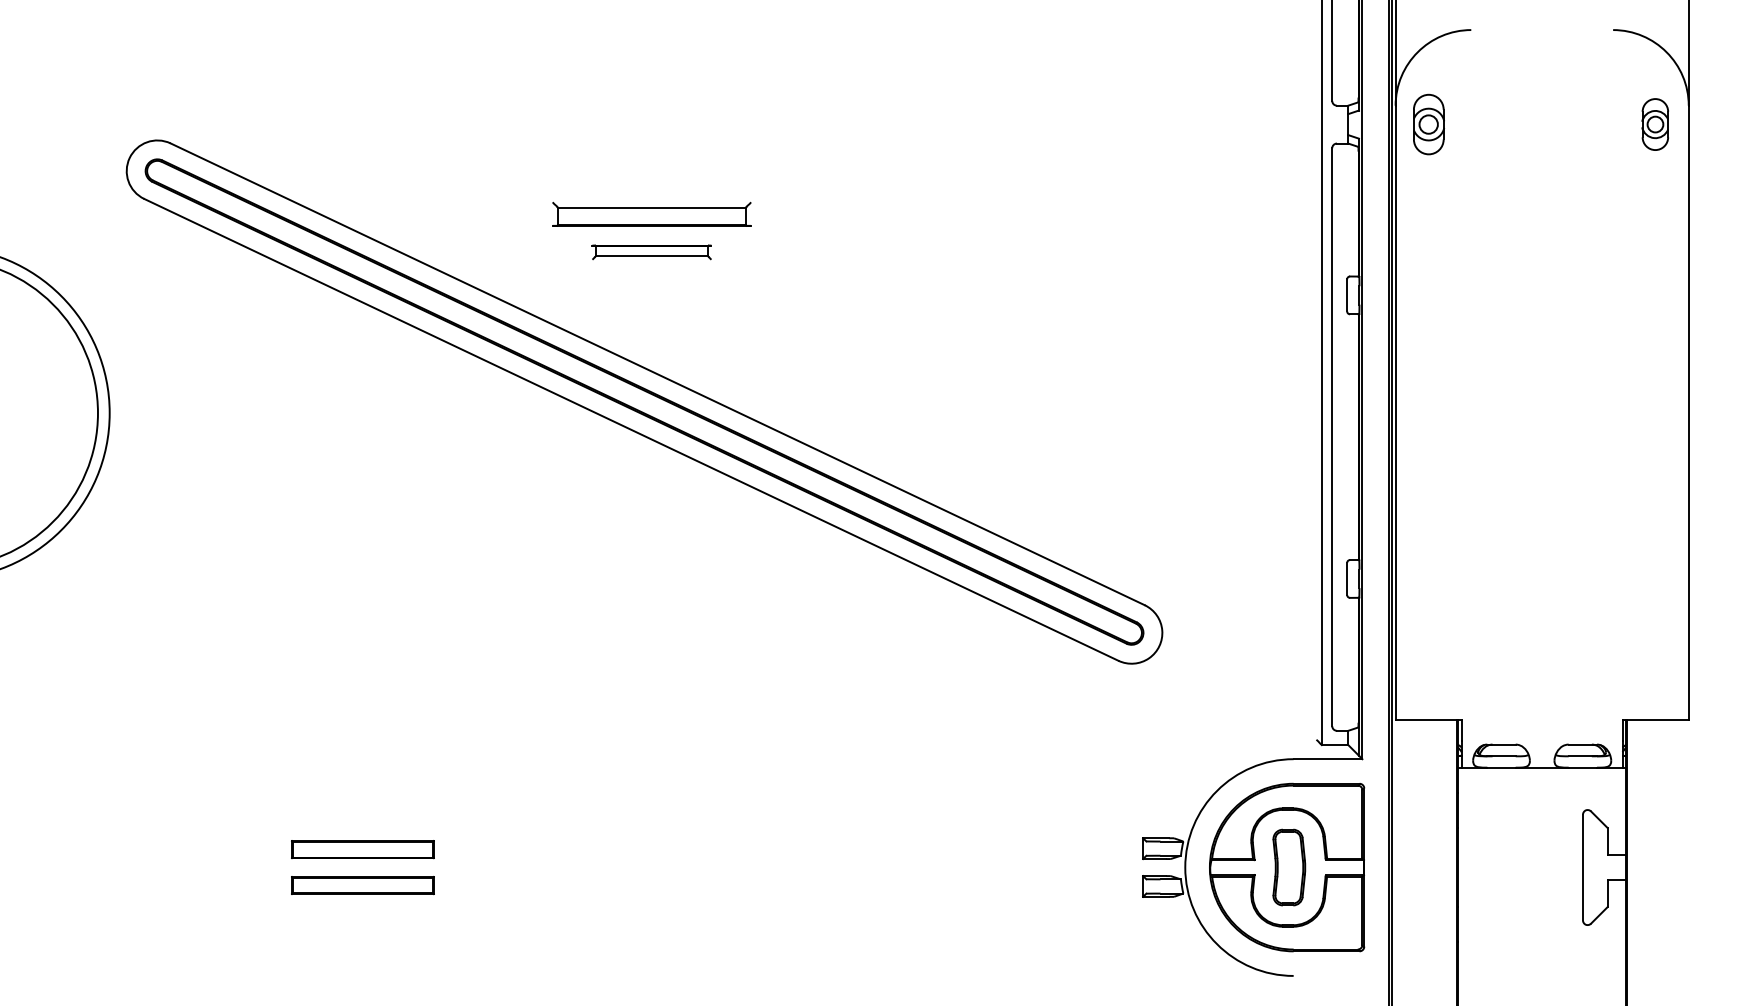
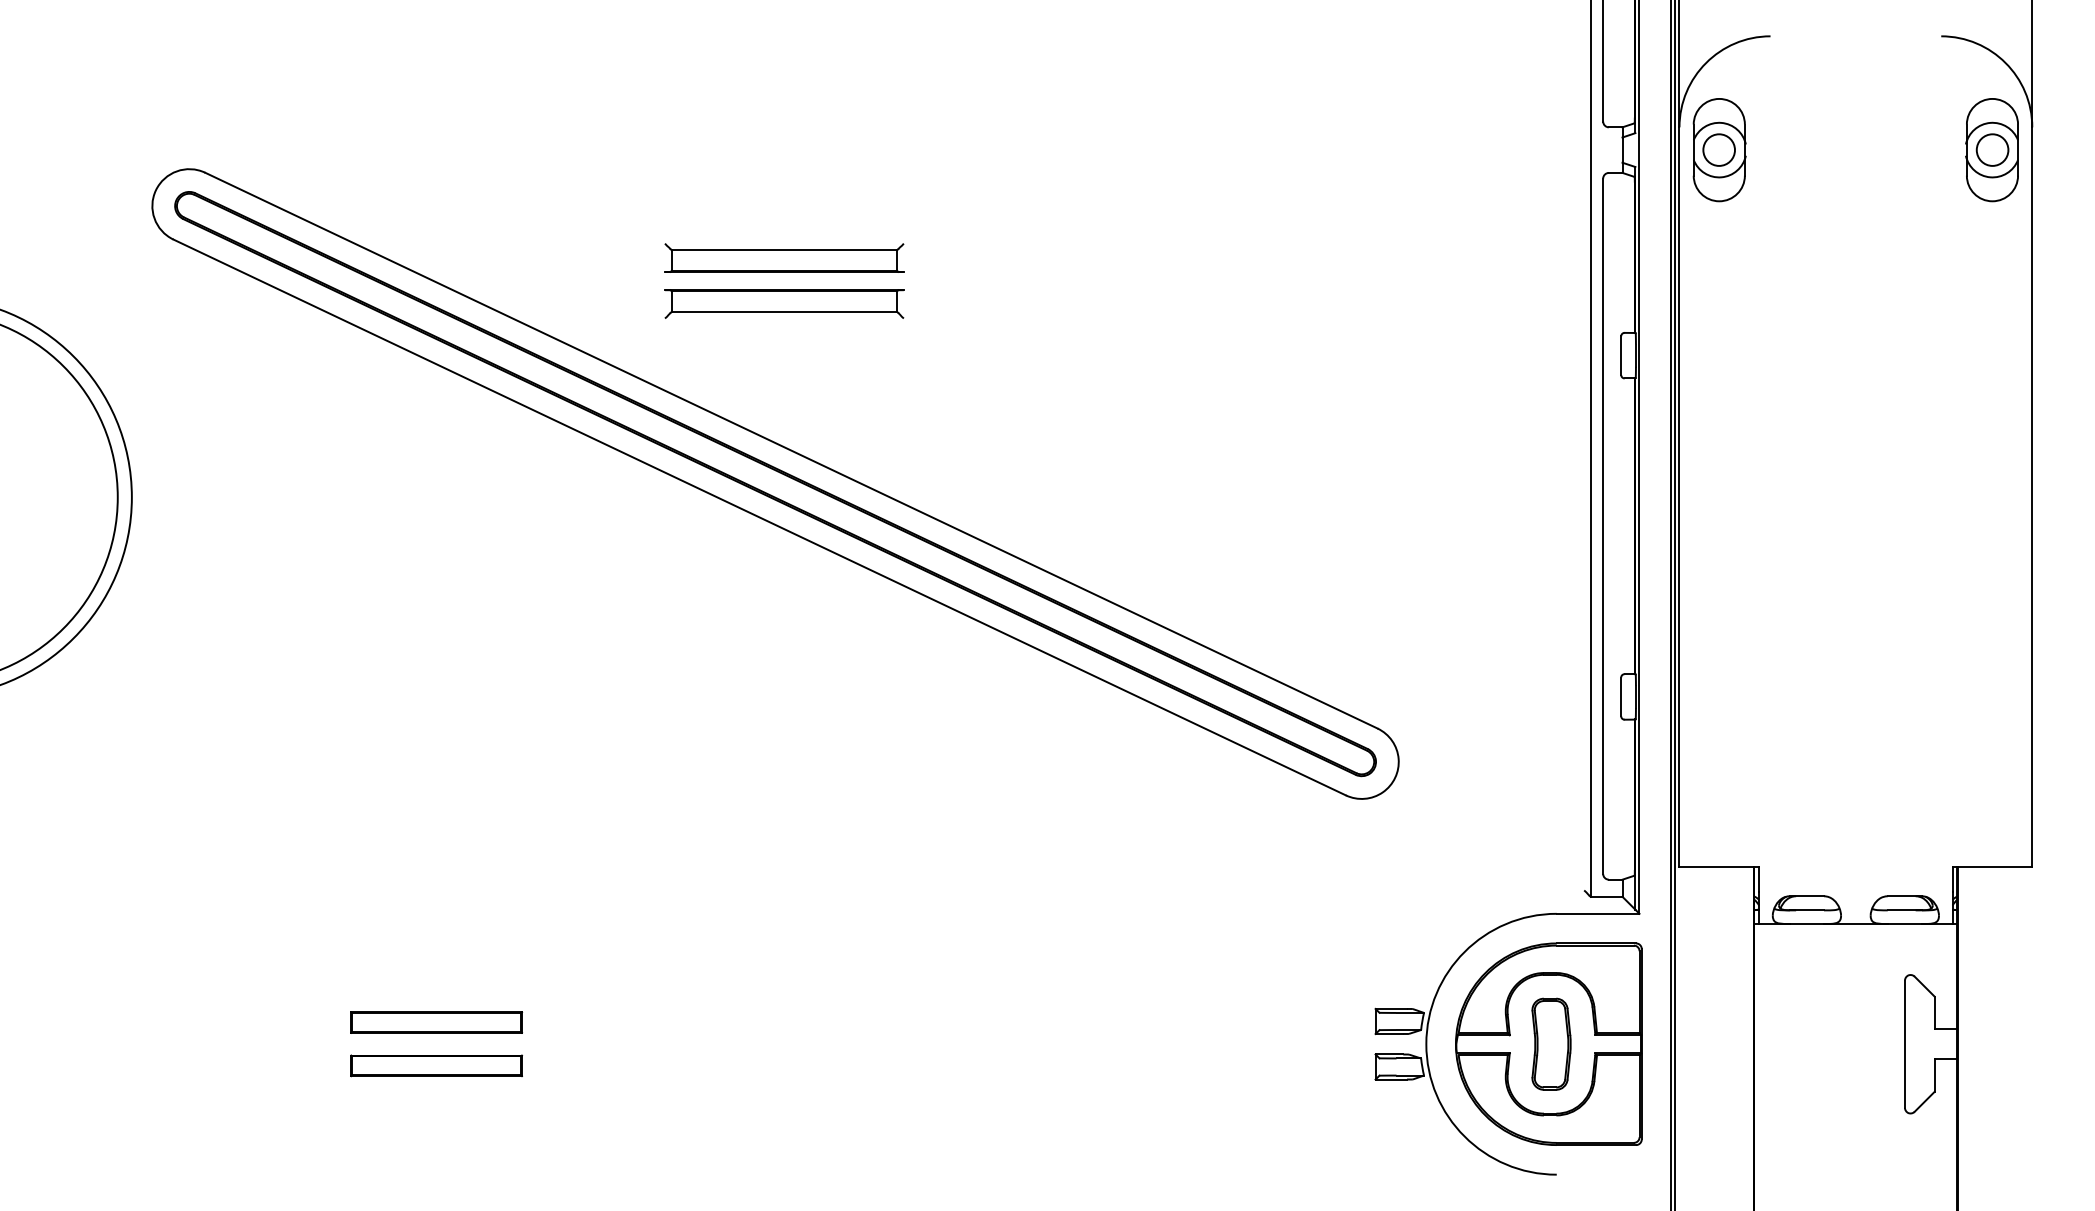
part: (1428, 124) -> (1719, 149), size x1.43
part: (1654, 124) -> (1991, 149), size x1.67
part: (651, 252) -> (783, 304), size x1.67

